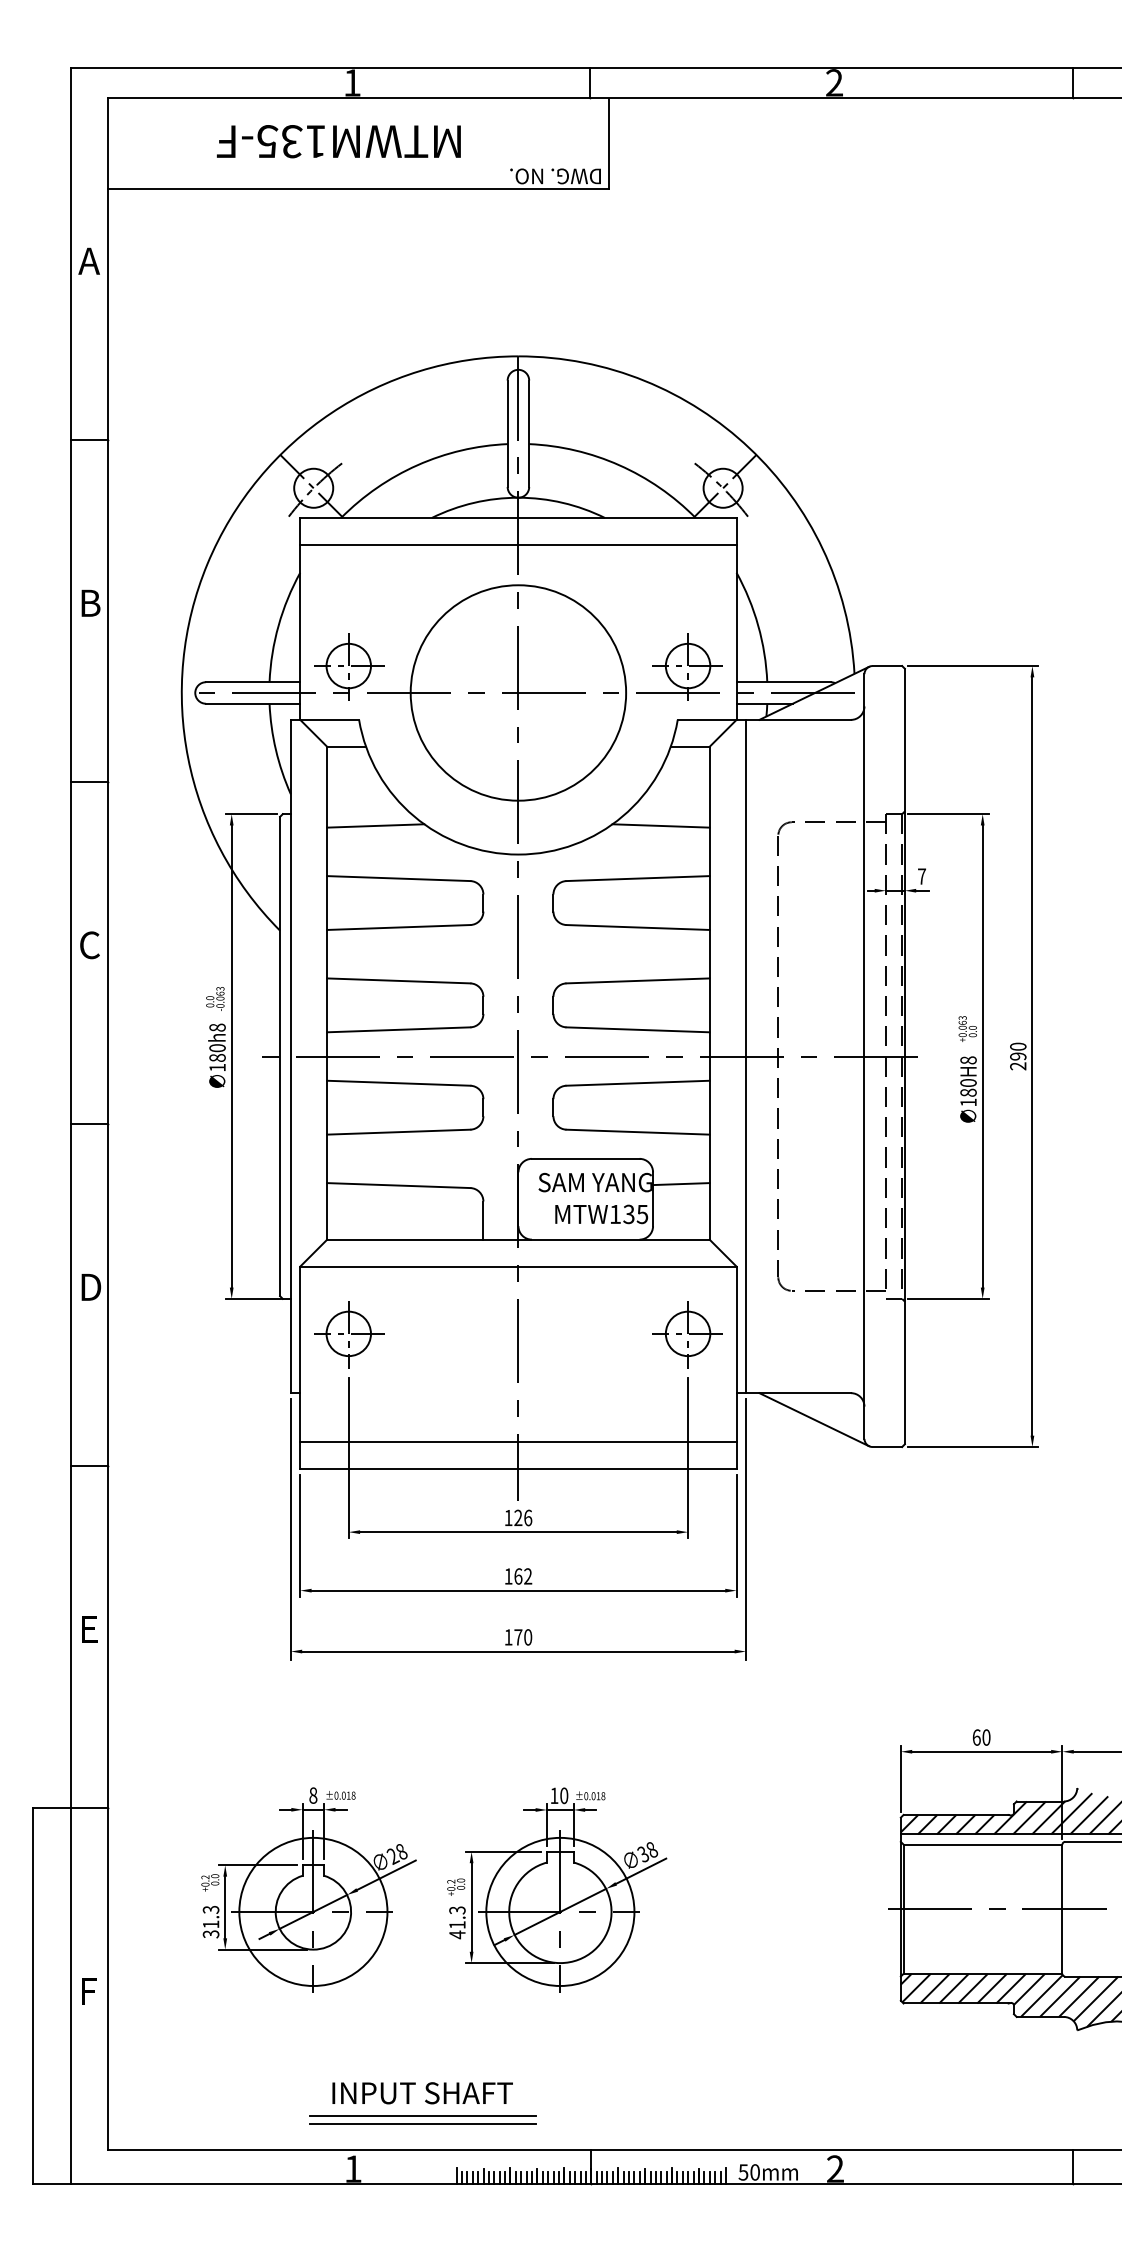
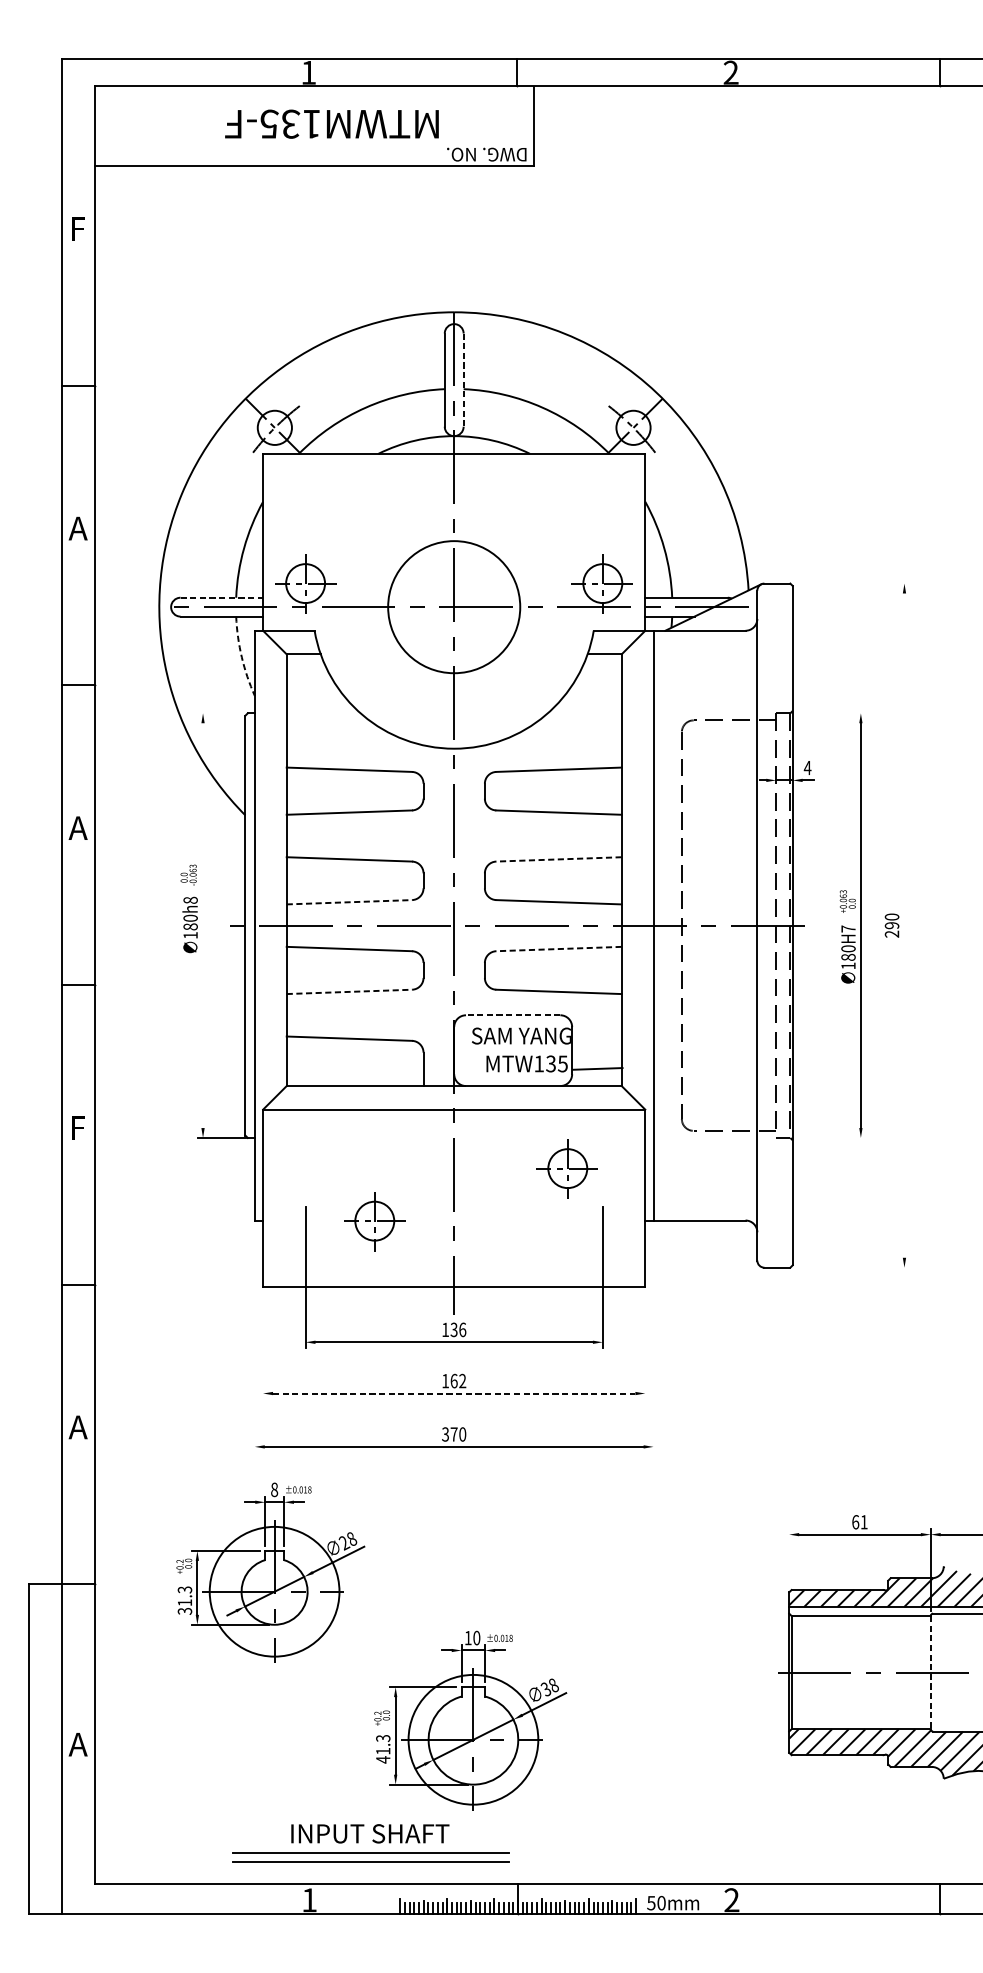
text: (338, 141) -> (331, 124), moved
text: (88, 260) -> (77, 228), A -> F
line: (529, 434) -> (463, 380), solid -> dashed
line: (518, 544) -> (454, 477), removed
text: (89, 602) -> (78, 527), B -> A
line: (973, 666) -> (852, 583), removed
line: (253, 682) -> (222, 597), solid -> dashed
circle: (518, 692) -> (454, 606), size x0.7
arc: (275, 750) -> (241, 657), solid -> dashed
line: (250, 814) -> (219, 713), removed
line: (948, 814) -> (830, 713), removed
line: (375, 825) -> (329, 723), removed
line: (660, 825) -> (578, 723), removed
text: (921, 876) -> (807, 767), 7 -> 4
text: (88, 945) -> (77, 828), C -> A
line: (638, 980) -> (559, 859), solid -> dashed
line: (398, 1029) -> (349, 901), solid -> dashed
line: (231, 1056) -> (202, 925), removed
line: (1032, 1056) -> (904, 925), removed
text: (968, 1060) -> (848, 929), 180H8 -> 180H7
line: (638, 1083) -> (559, 949), solid -> dashed
line: (398, 1132) -> (349, 992), solid -> dashed
line: (585, 1158) -> (512, 1014), solid -> dashed
line: (681, 1184) -> (597, 1069), moved
text: (91, 1287) -> (80, 1127), D -> F
line: (948, 1298) -> (830, 1137), removed
part: (349, 1334) -> (375, 1221), moved
part: (687, 1334) -> (567, 1169), moved
line: (814, 1419) -> (713, 1243), removed
line: (518, 1441) -> (454, 1262), removed
line: (973, 1447) -> (852, 1268), removed
text: (518, 1518) -> (454, 1330), 126 -> 136
line: (290, 1529) -> (254, 1339), removed
line: (745, 1529) -> (653, 1339), removed
line: (300, 1535) -> (263, 1345), removed
line: (736, 1535) -> (645, 1345), removed
line: (518, 1590) -> (454, 1393), solid -> dashed
text: (88, 1629) -> (77, 1427), E -> A
text: (508, 1637) -> (445, 1434), 170 -> 370
text: (986, 1737) -> (864, 1522), 60 -> 61
line: (900, 1778) -> (788, 1558), removed
part: (308, 1889) -> (270, 1572), moved
part: (557, 1889) -> (470, 1720), moved
line: (1062, 1909) -> (930, 1672), solid -> dashed
text: (88, 1991) -> (77, 1744), F -> A
part: (422, 2119) -> (370, 1856), size x1.4

